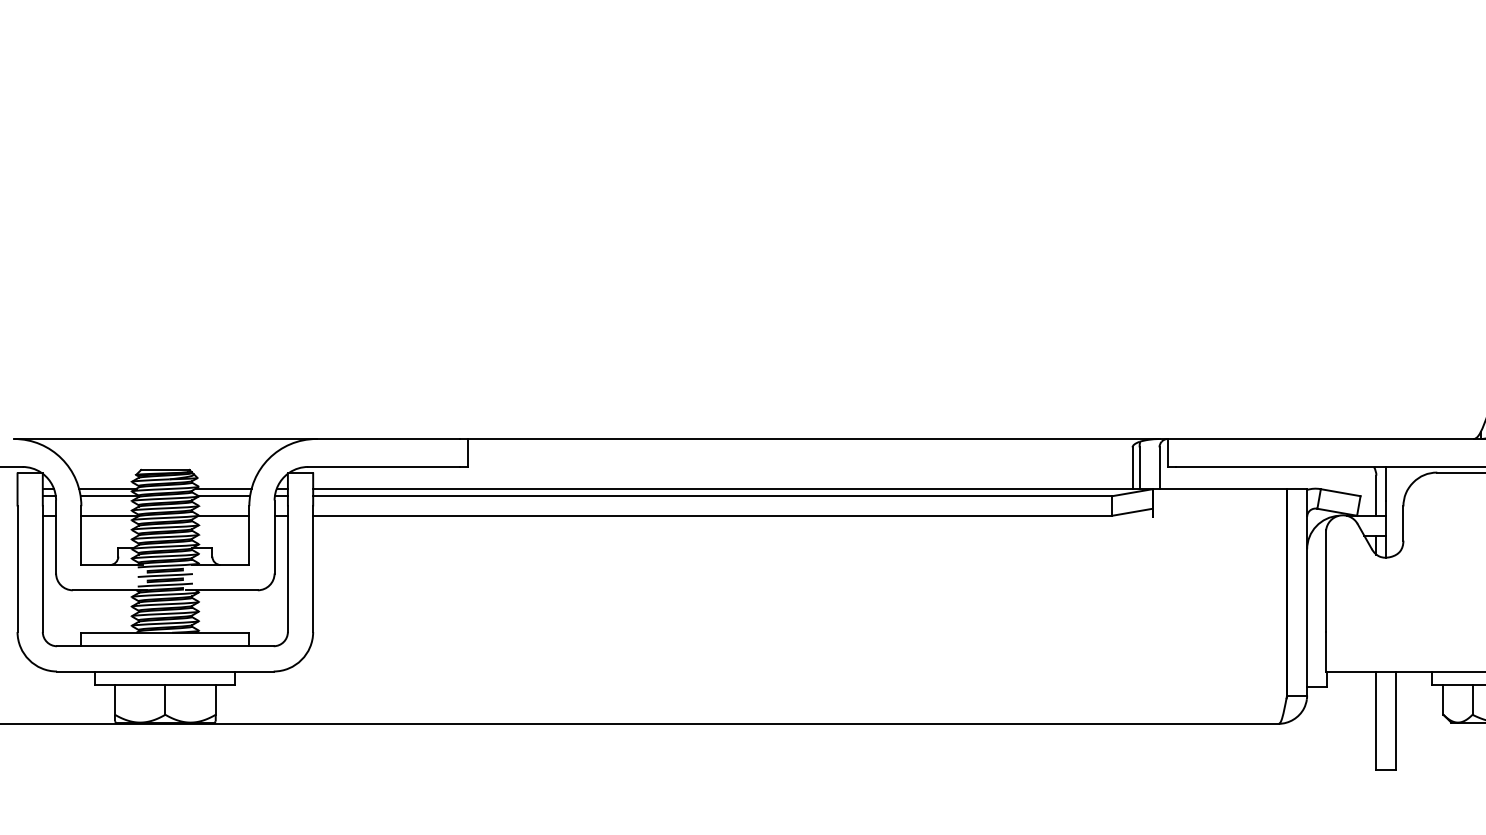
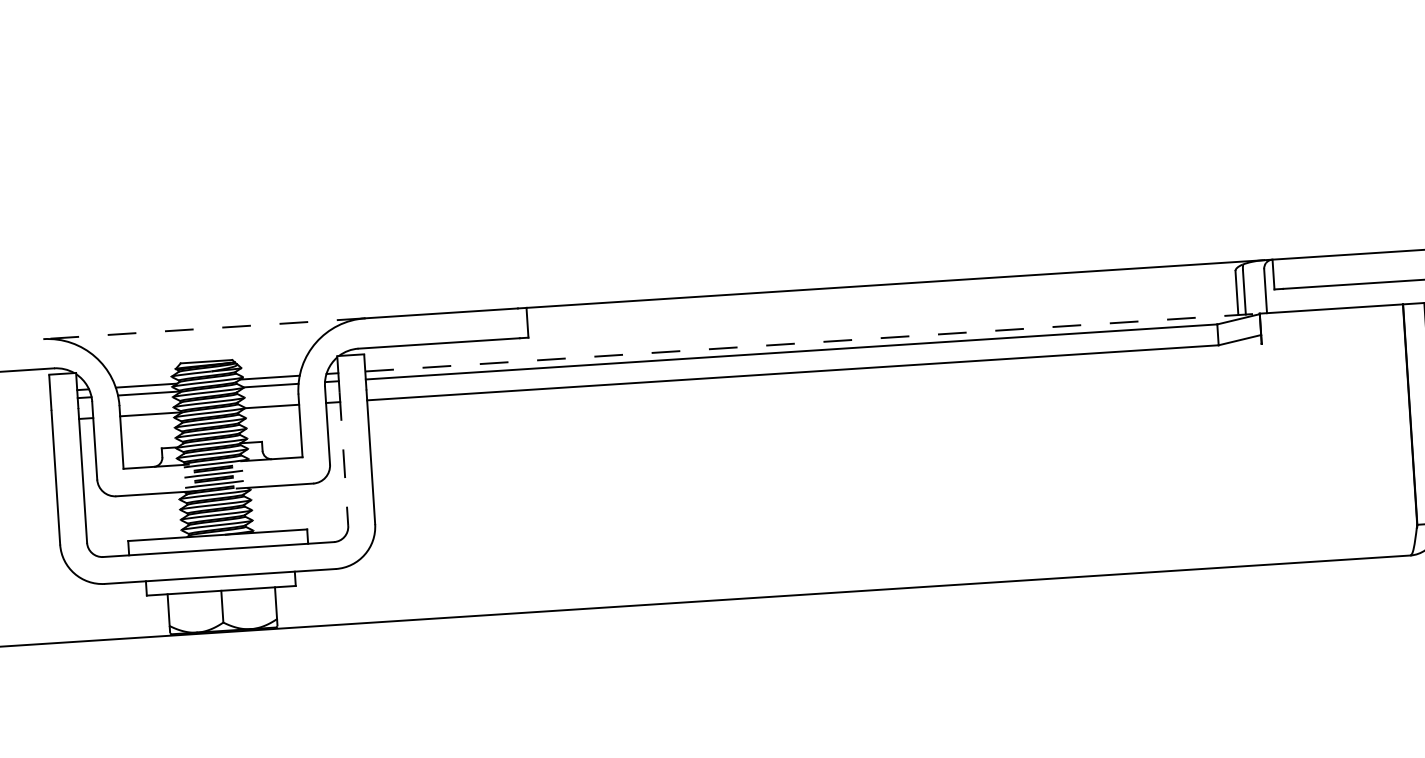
line: (164, 439) -> (203, 329), solid -> dashed
line: (732, 488) -> (812, 342), solid -> dashed
line: (287, 569) -> (343, 459), solid -> dashed

